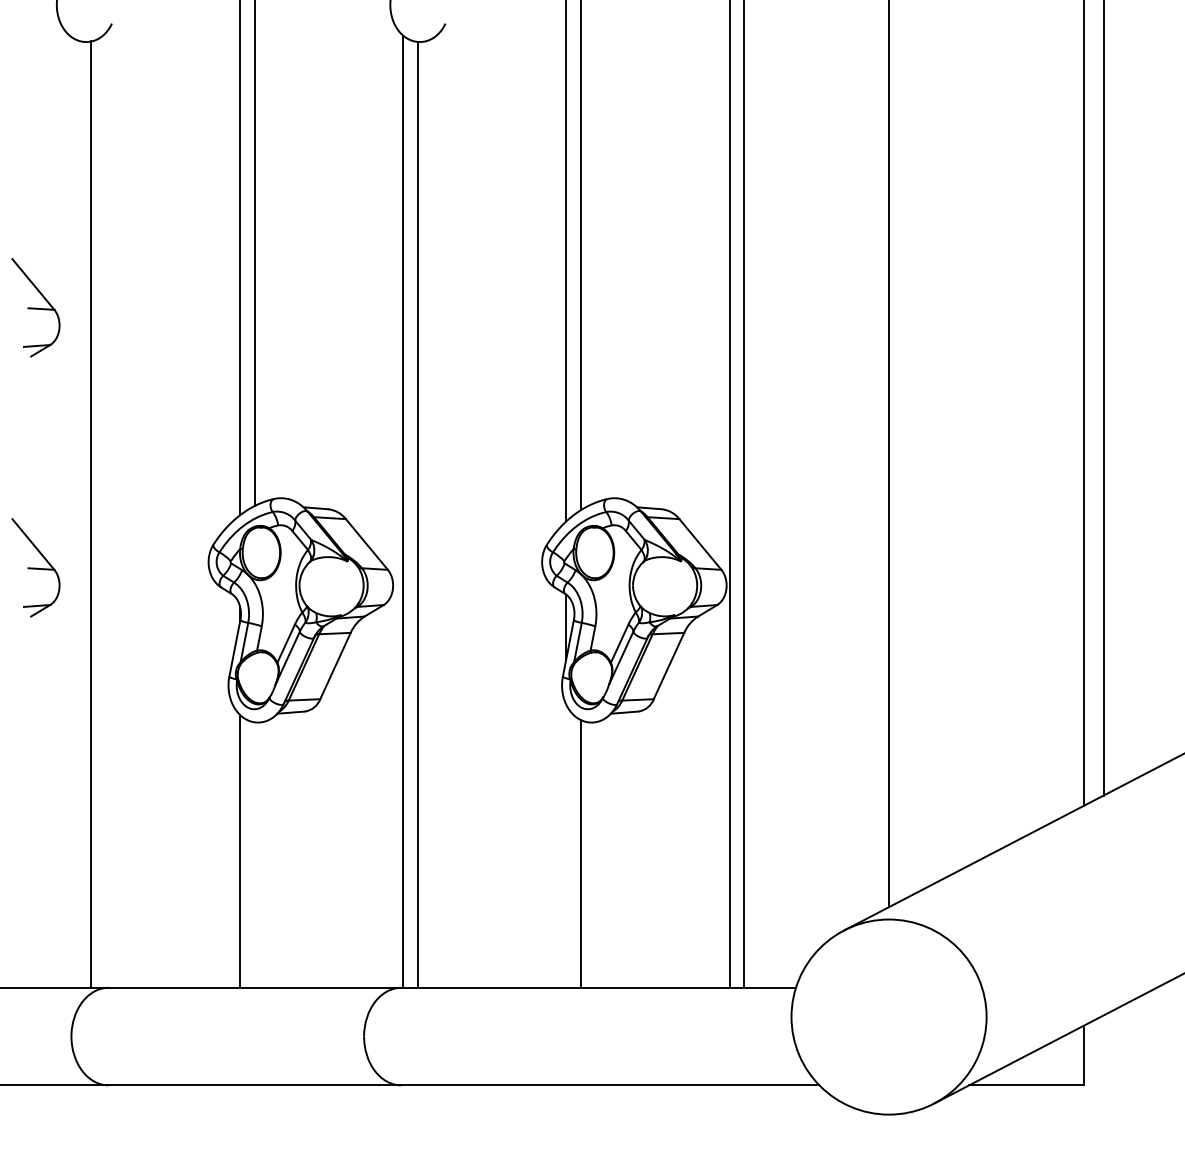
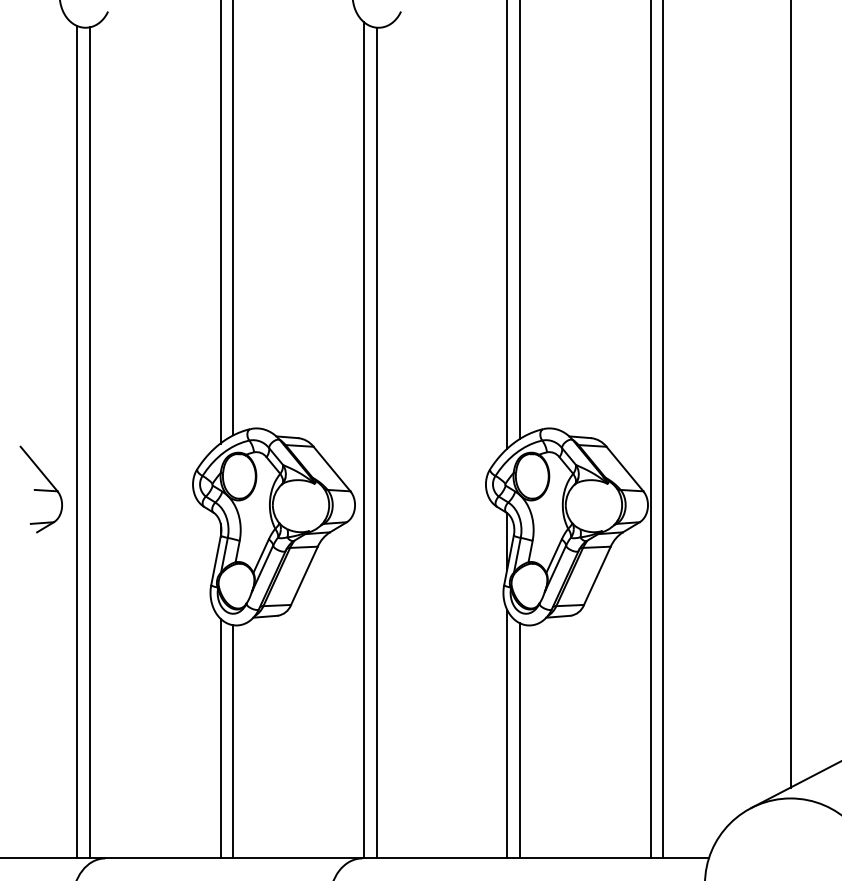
part: (35, 307) -> (40, 260), removed
line: (76, 513) -> (76, 441), added
line: (566, 845) -> (507, 733), added
line: (254, 854) -> (233, 741), added

